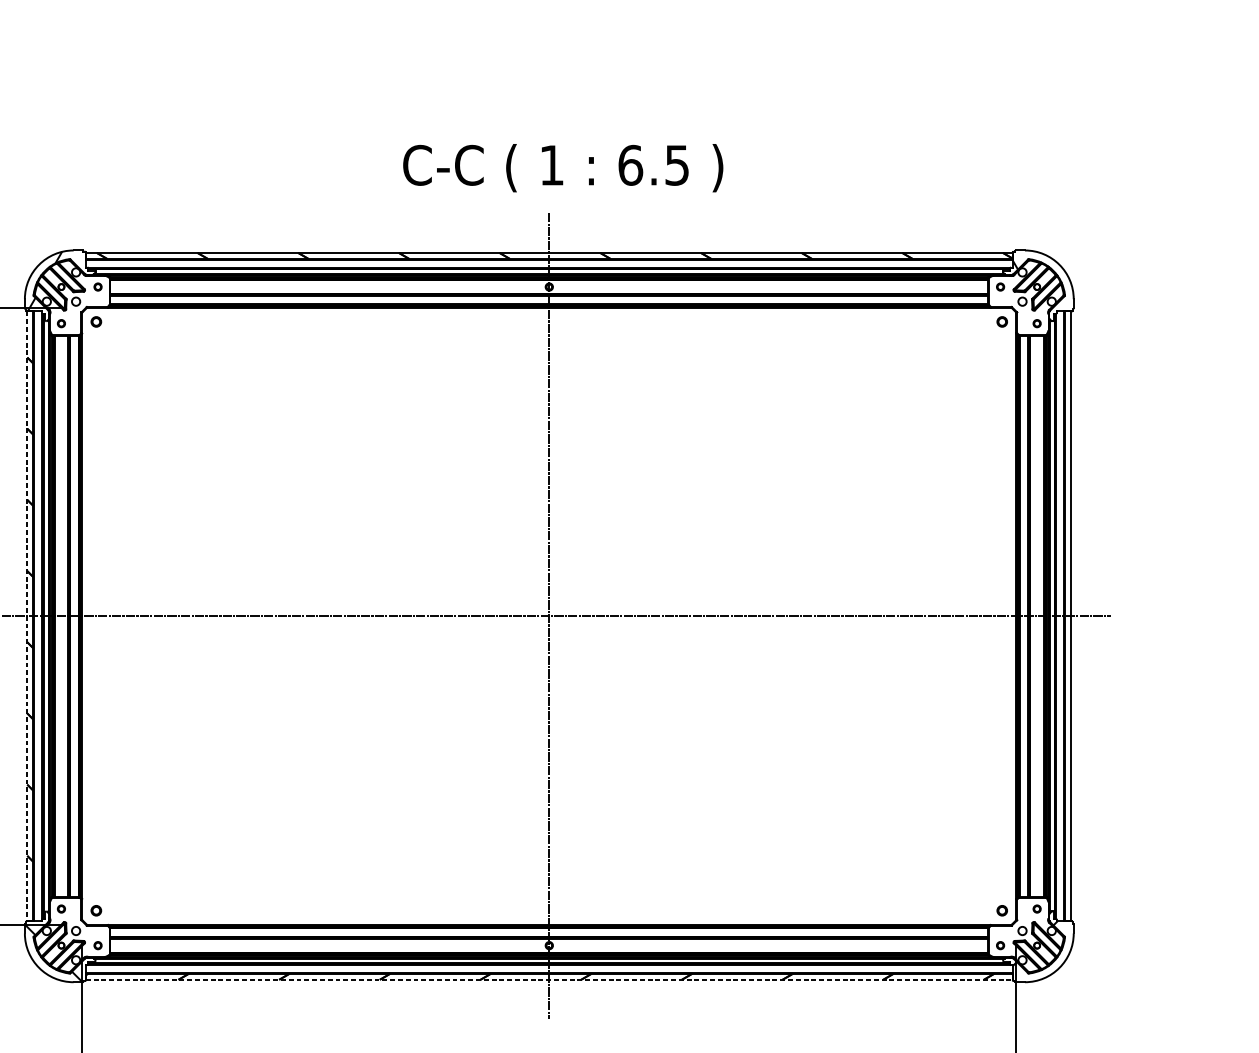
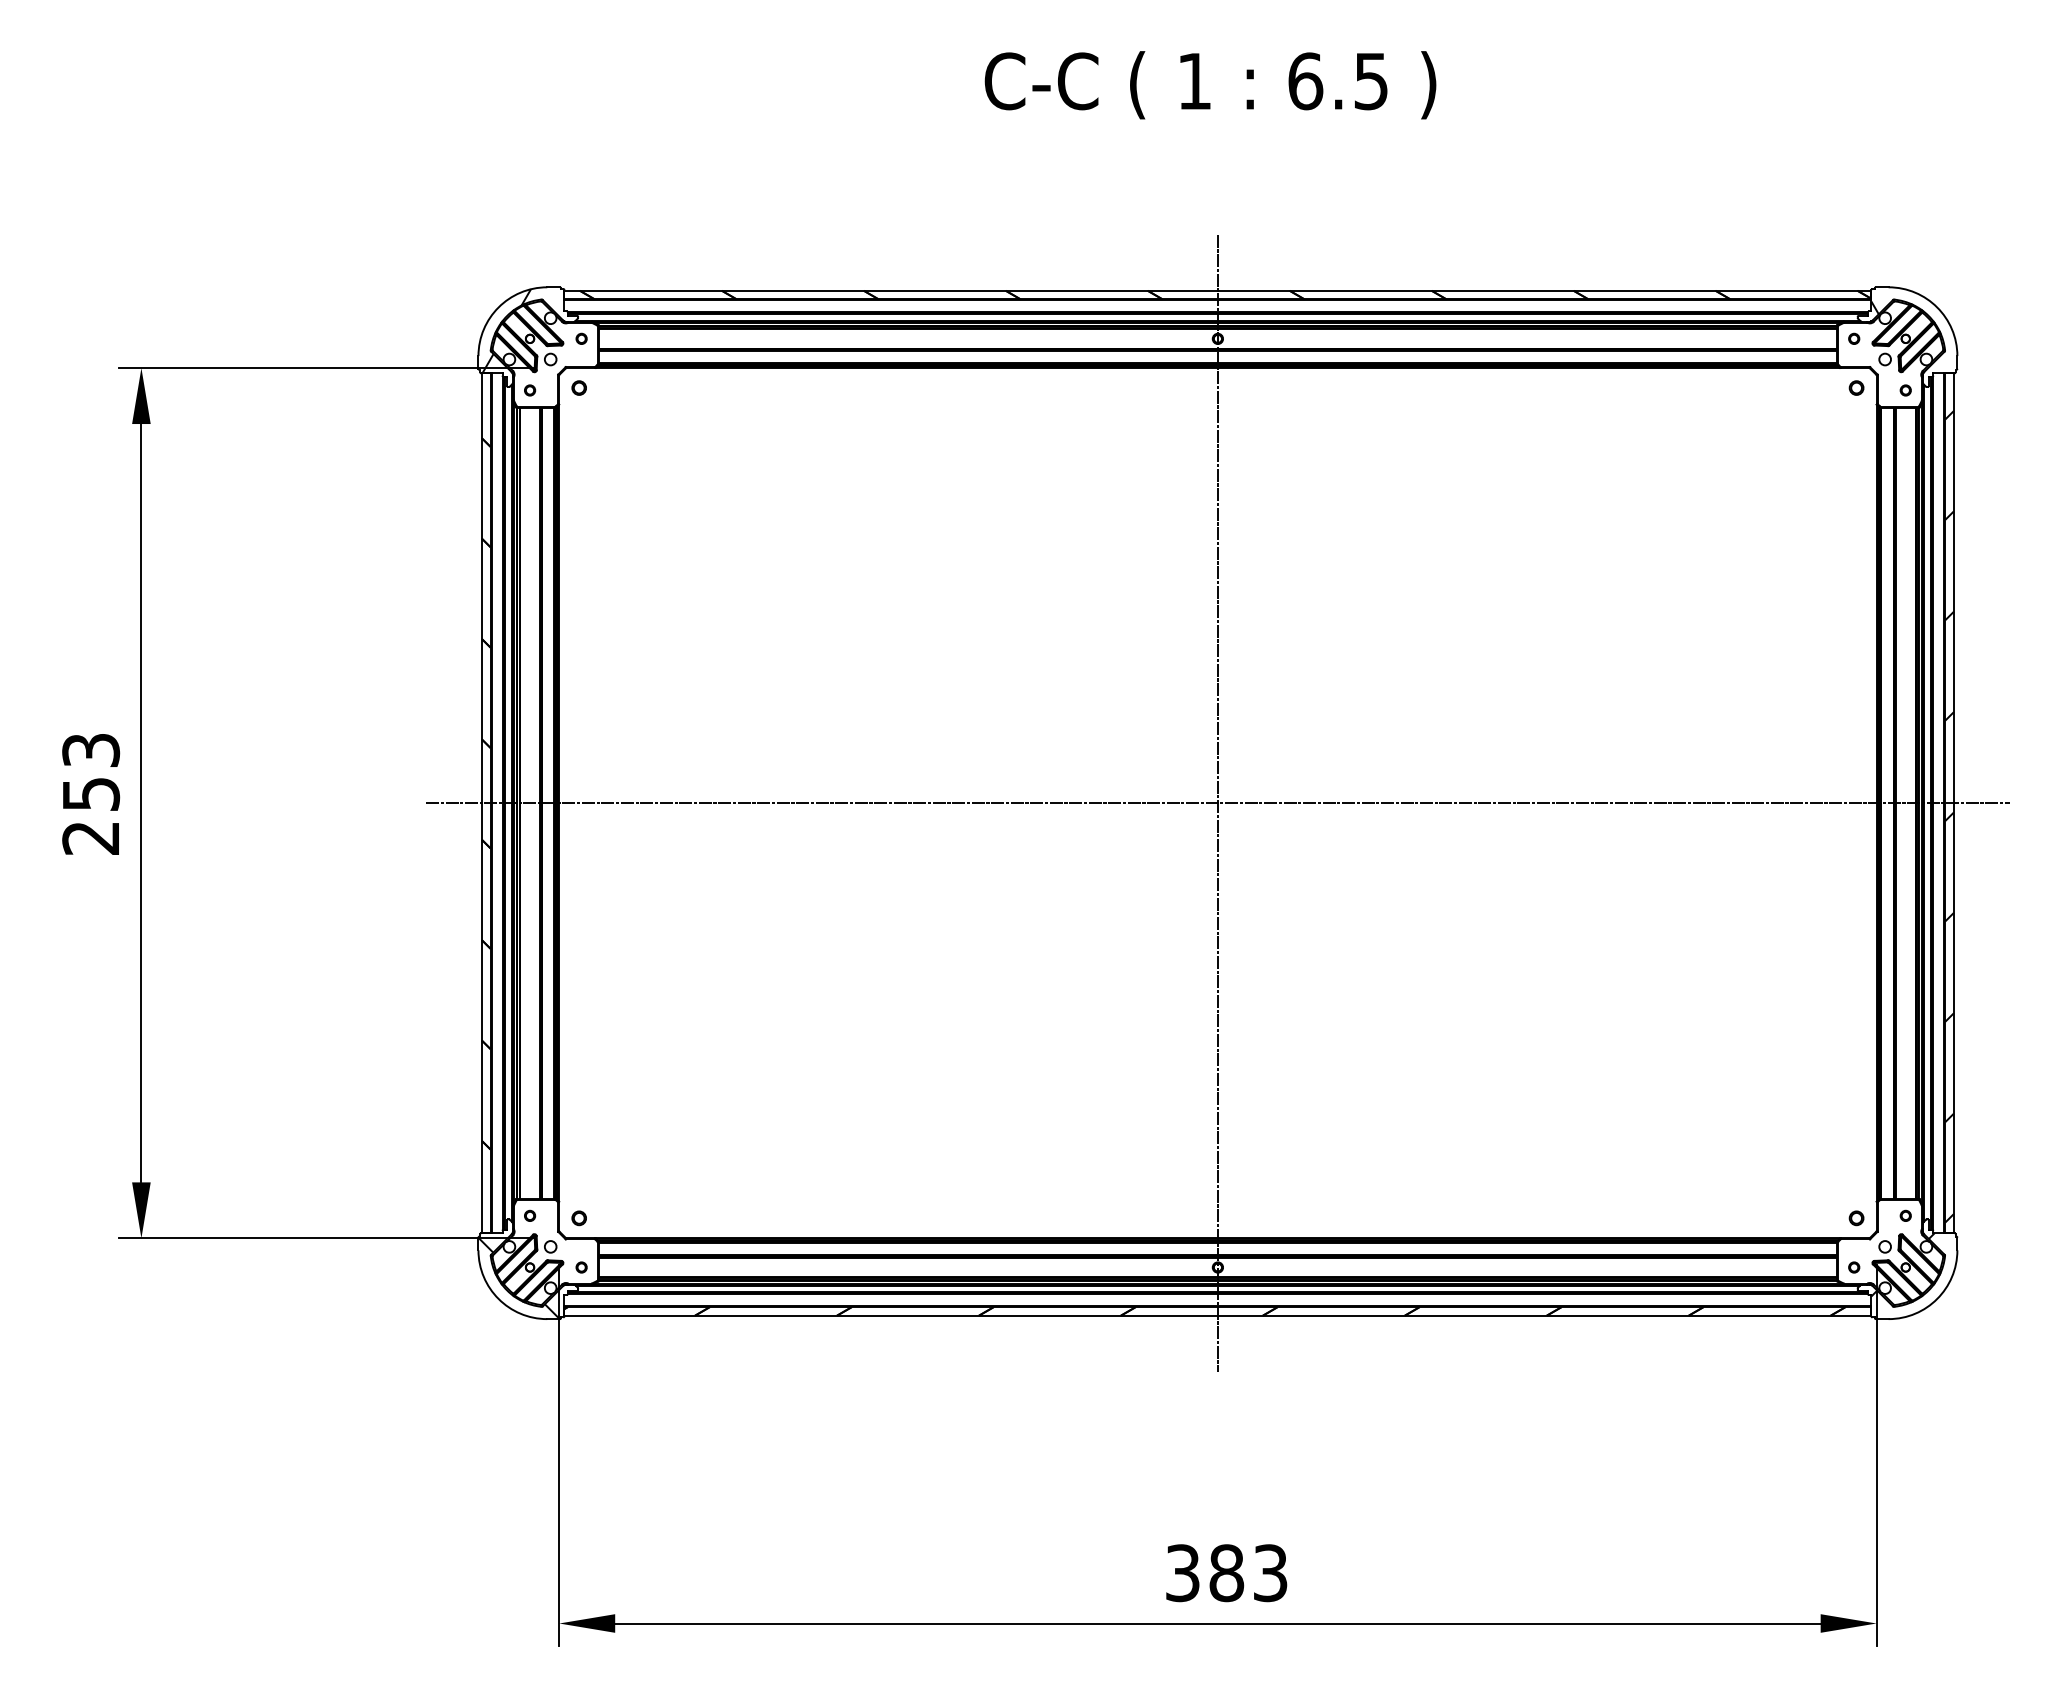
text: (563, 168) -> (1210, 85), moved
line: (27, 616) -> (481, 803), dashed -> solid
hatch: (1068, 625) -> (1949, 816), added
line: (549, 979) -> (1218, 1315), dashed -> solid

